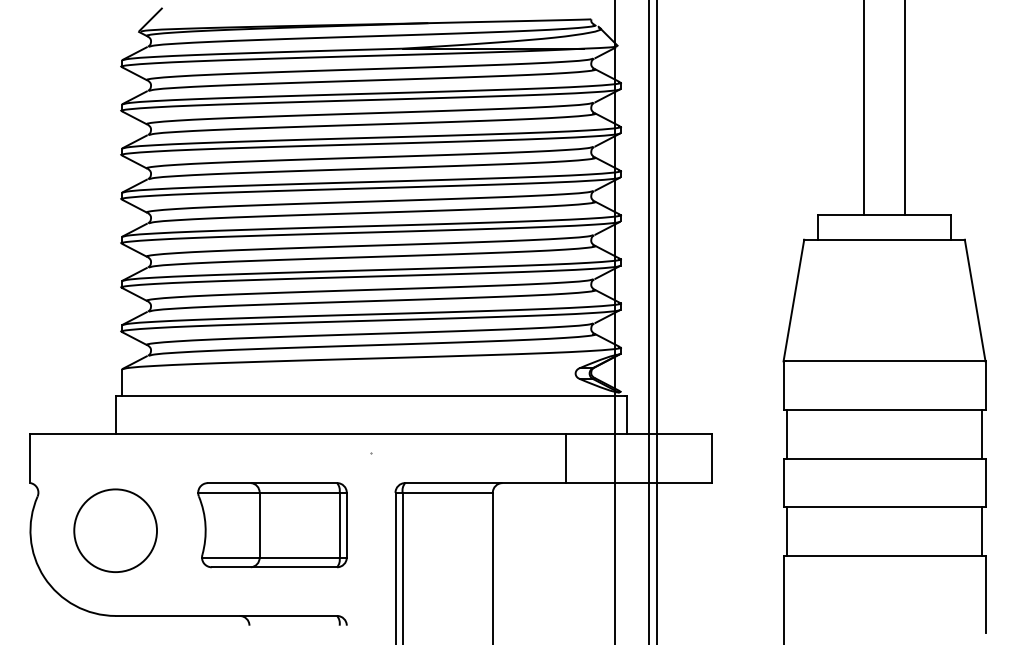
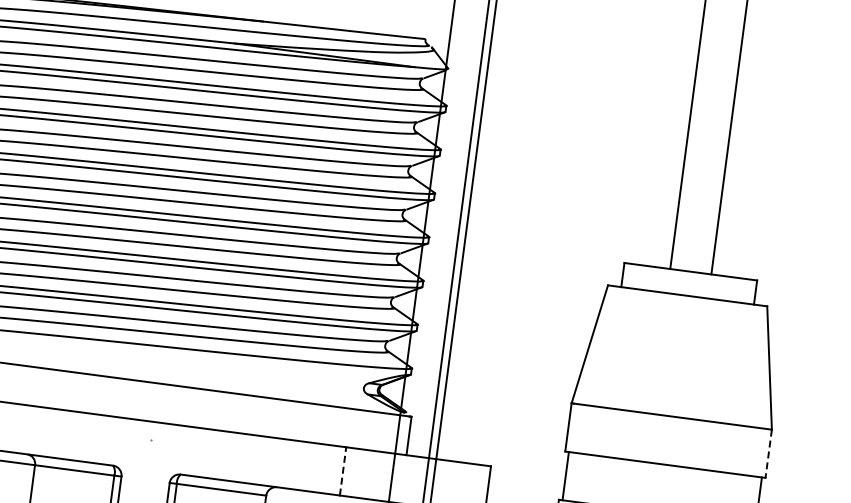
line: (985, 386) -> (768, 454), solid -> dashed
line: (565, 458) -> (342, 471), solid -> dashed

